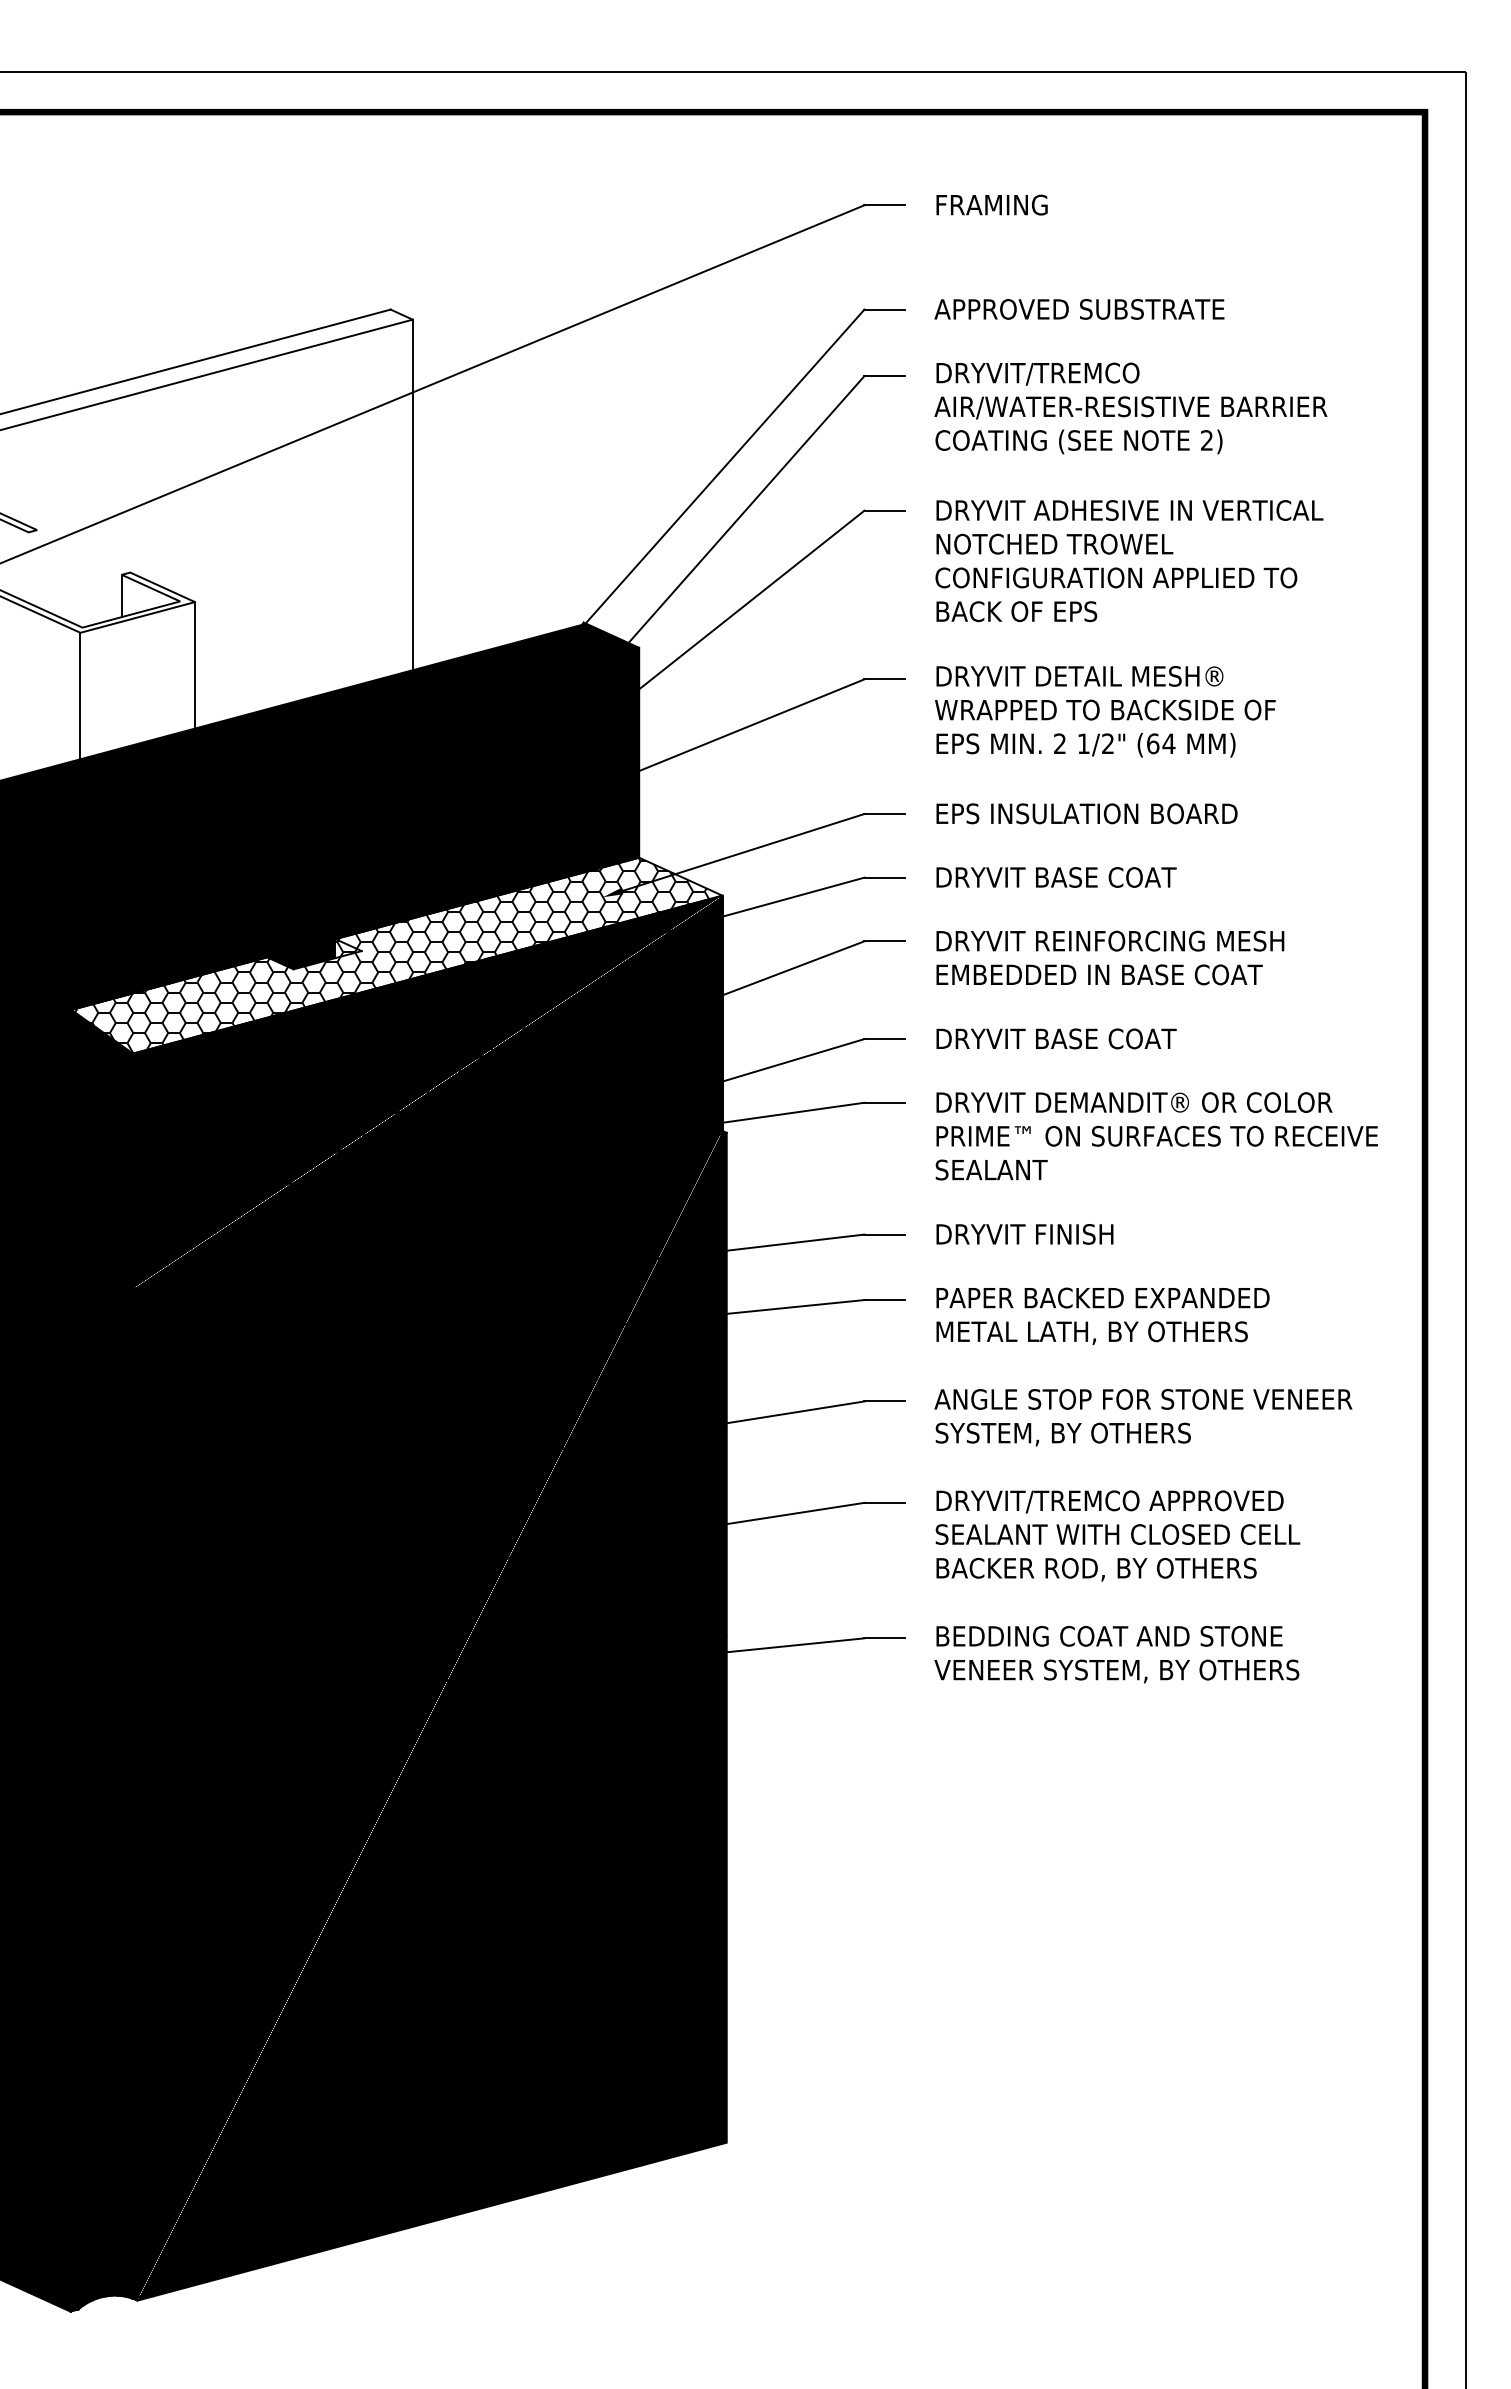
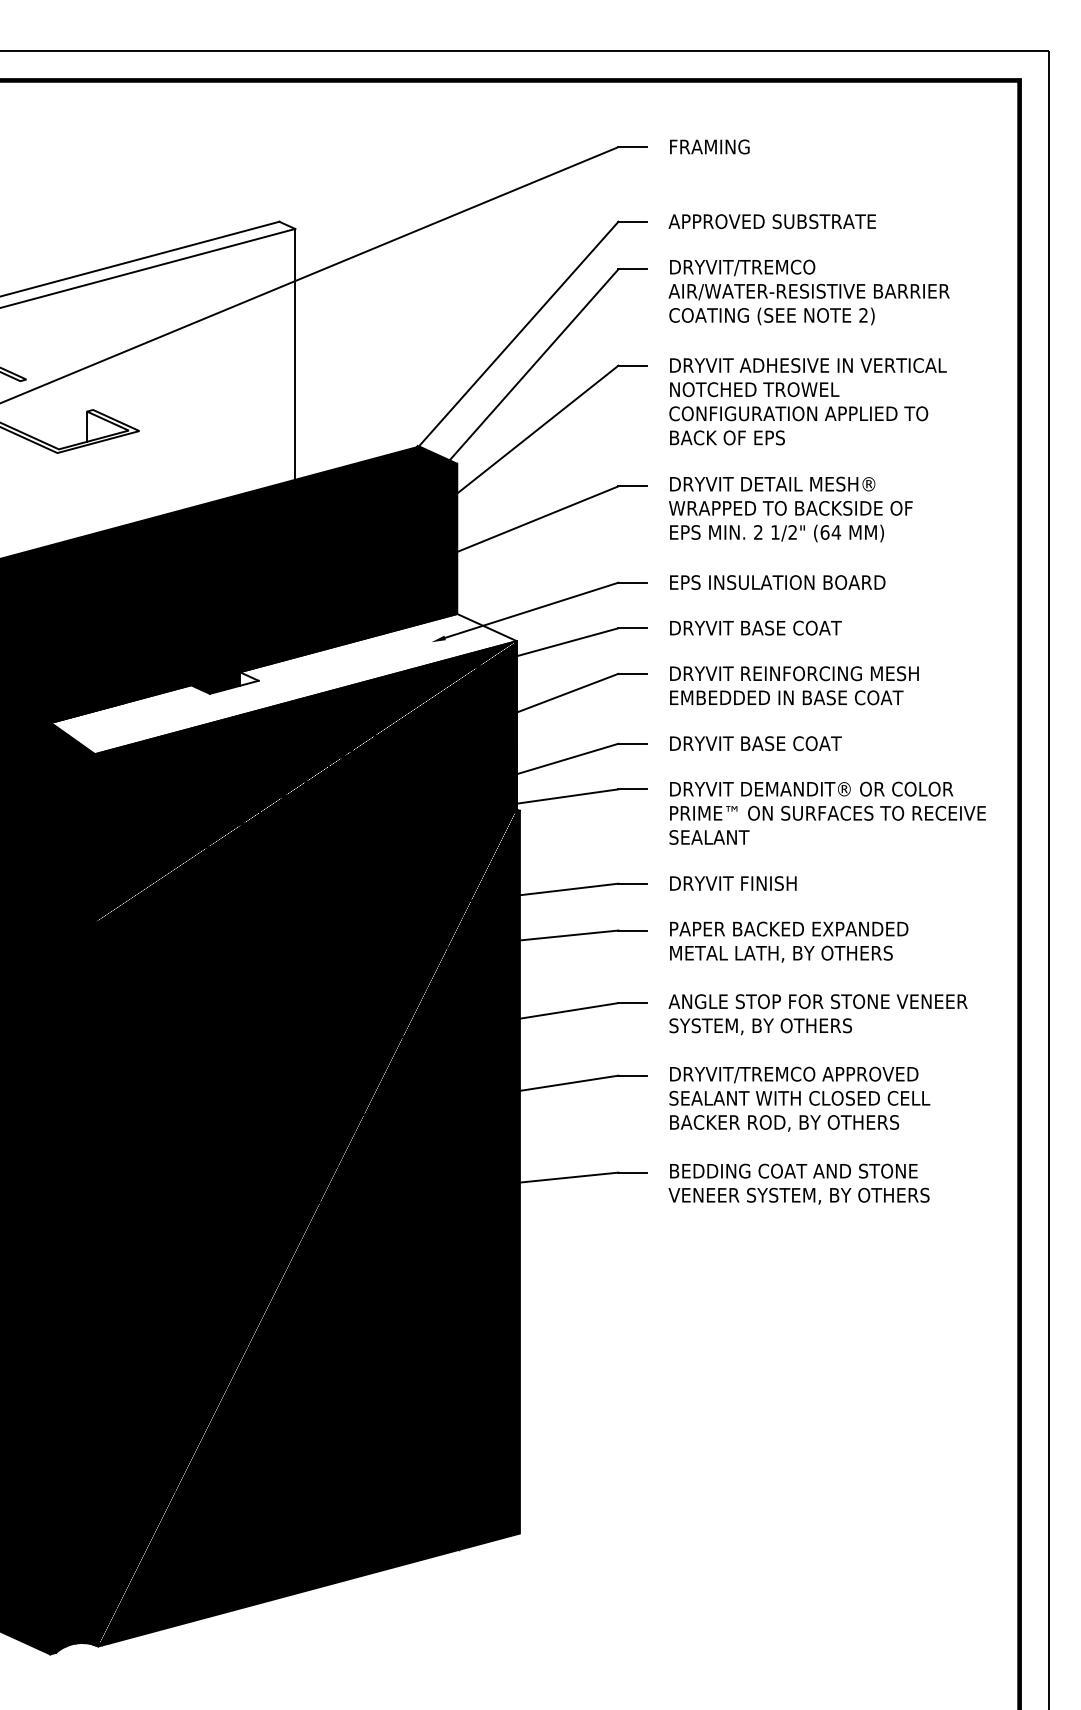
line: (195, 665) -> (139, 476), removed
line: (80, 695) -> (57, 497), removed
hatch: (392, 955) -> (280, 683), removed

